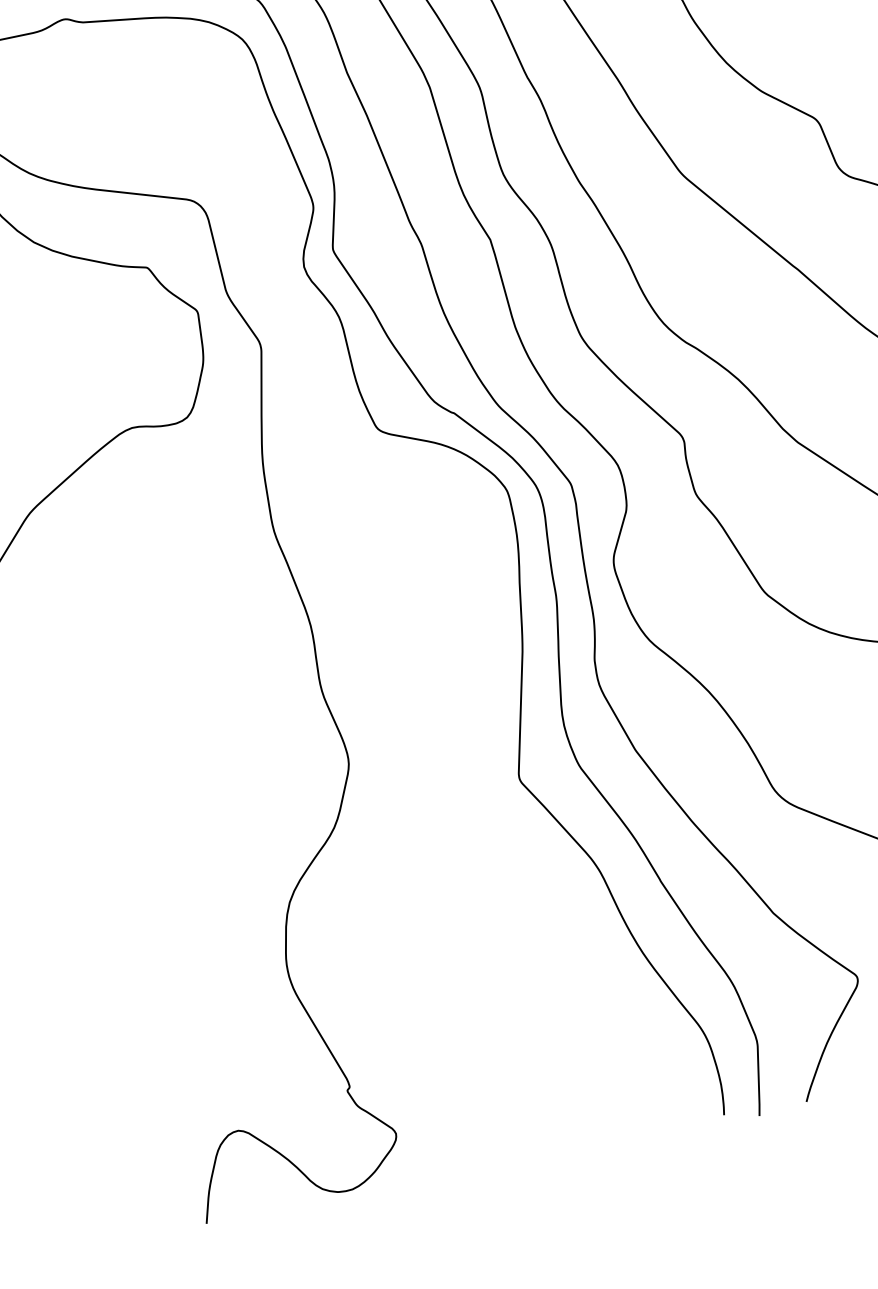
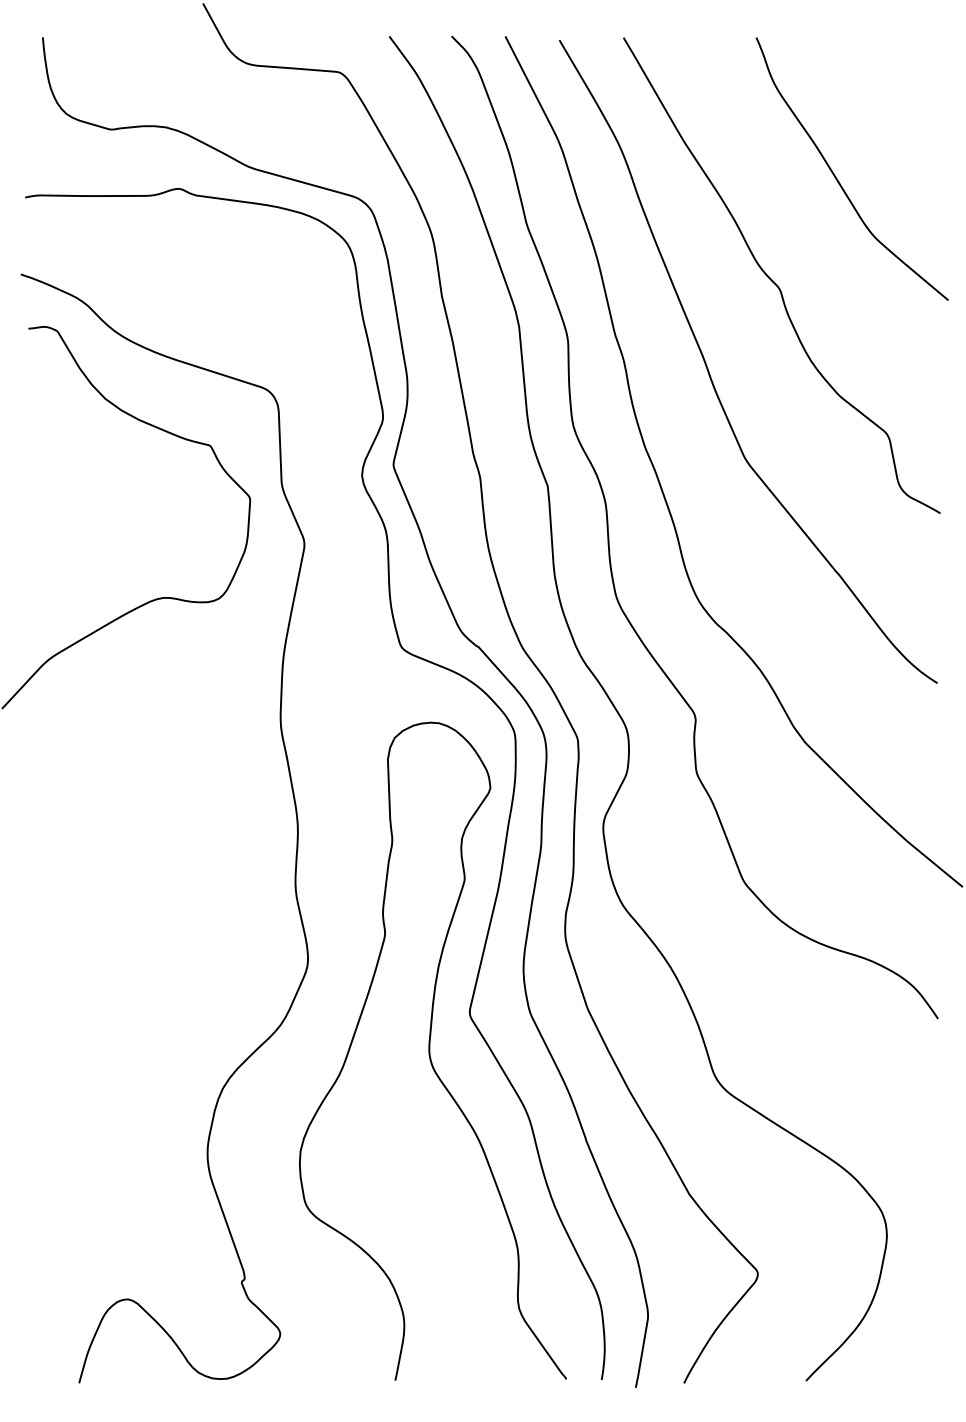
curve: (487, 822) -> (430, 1050), added

